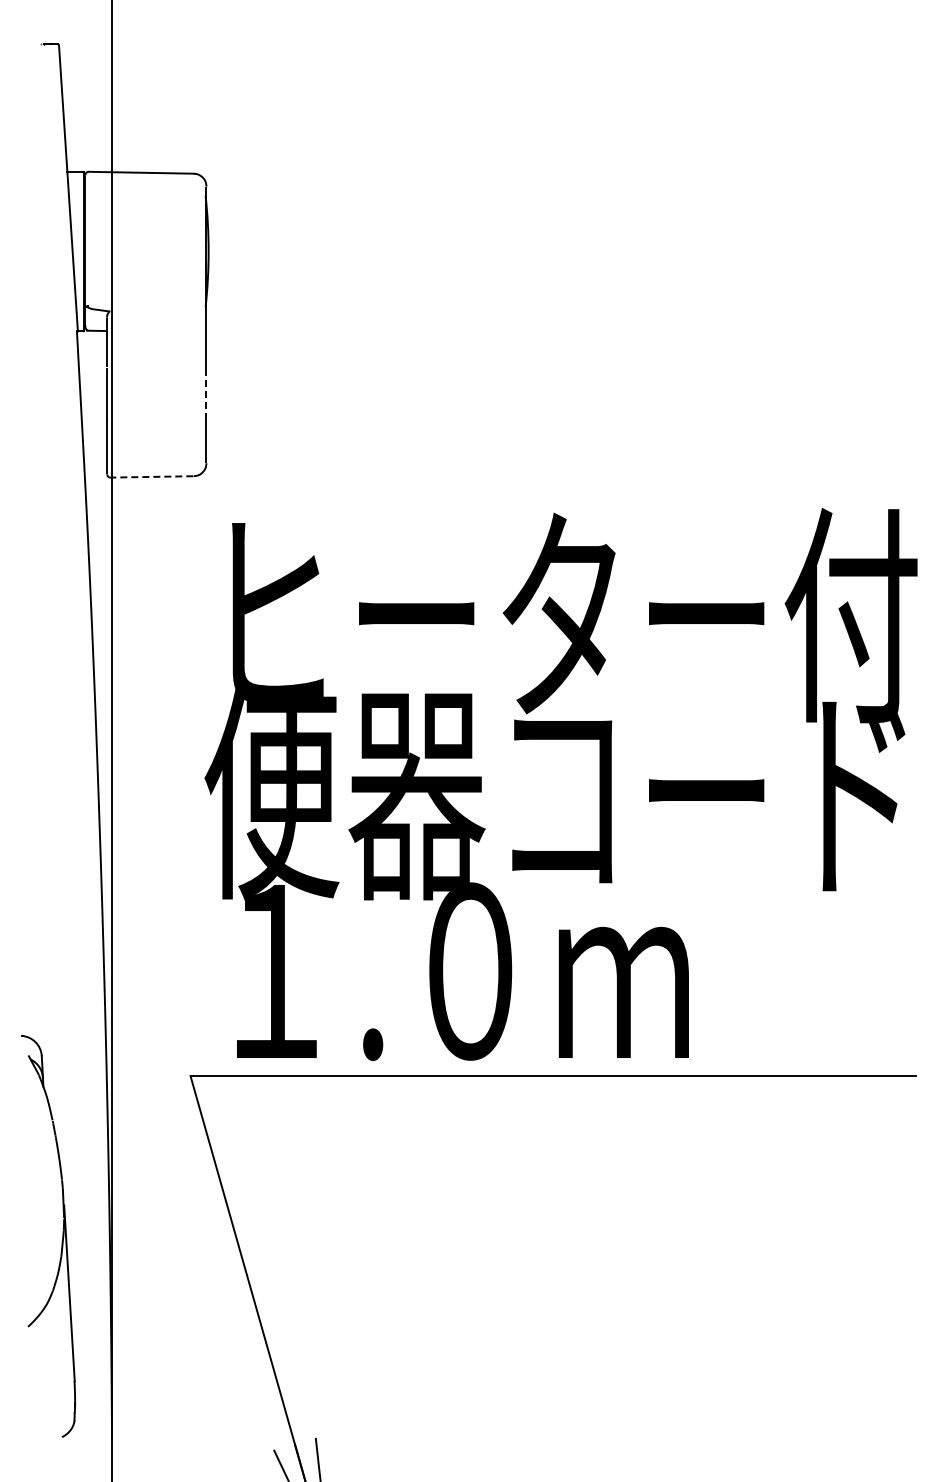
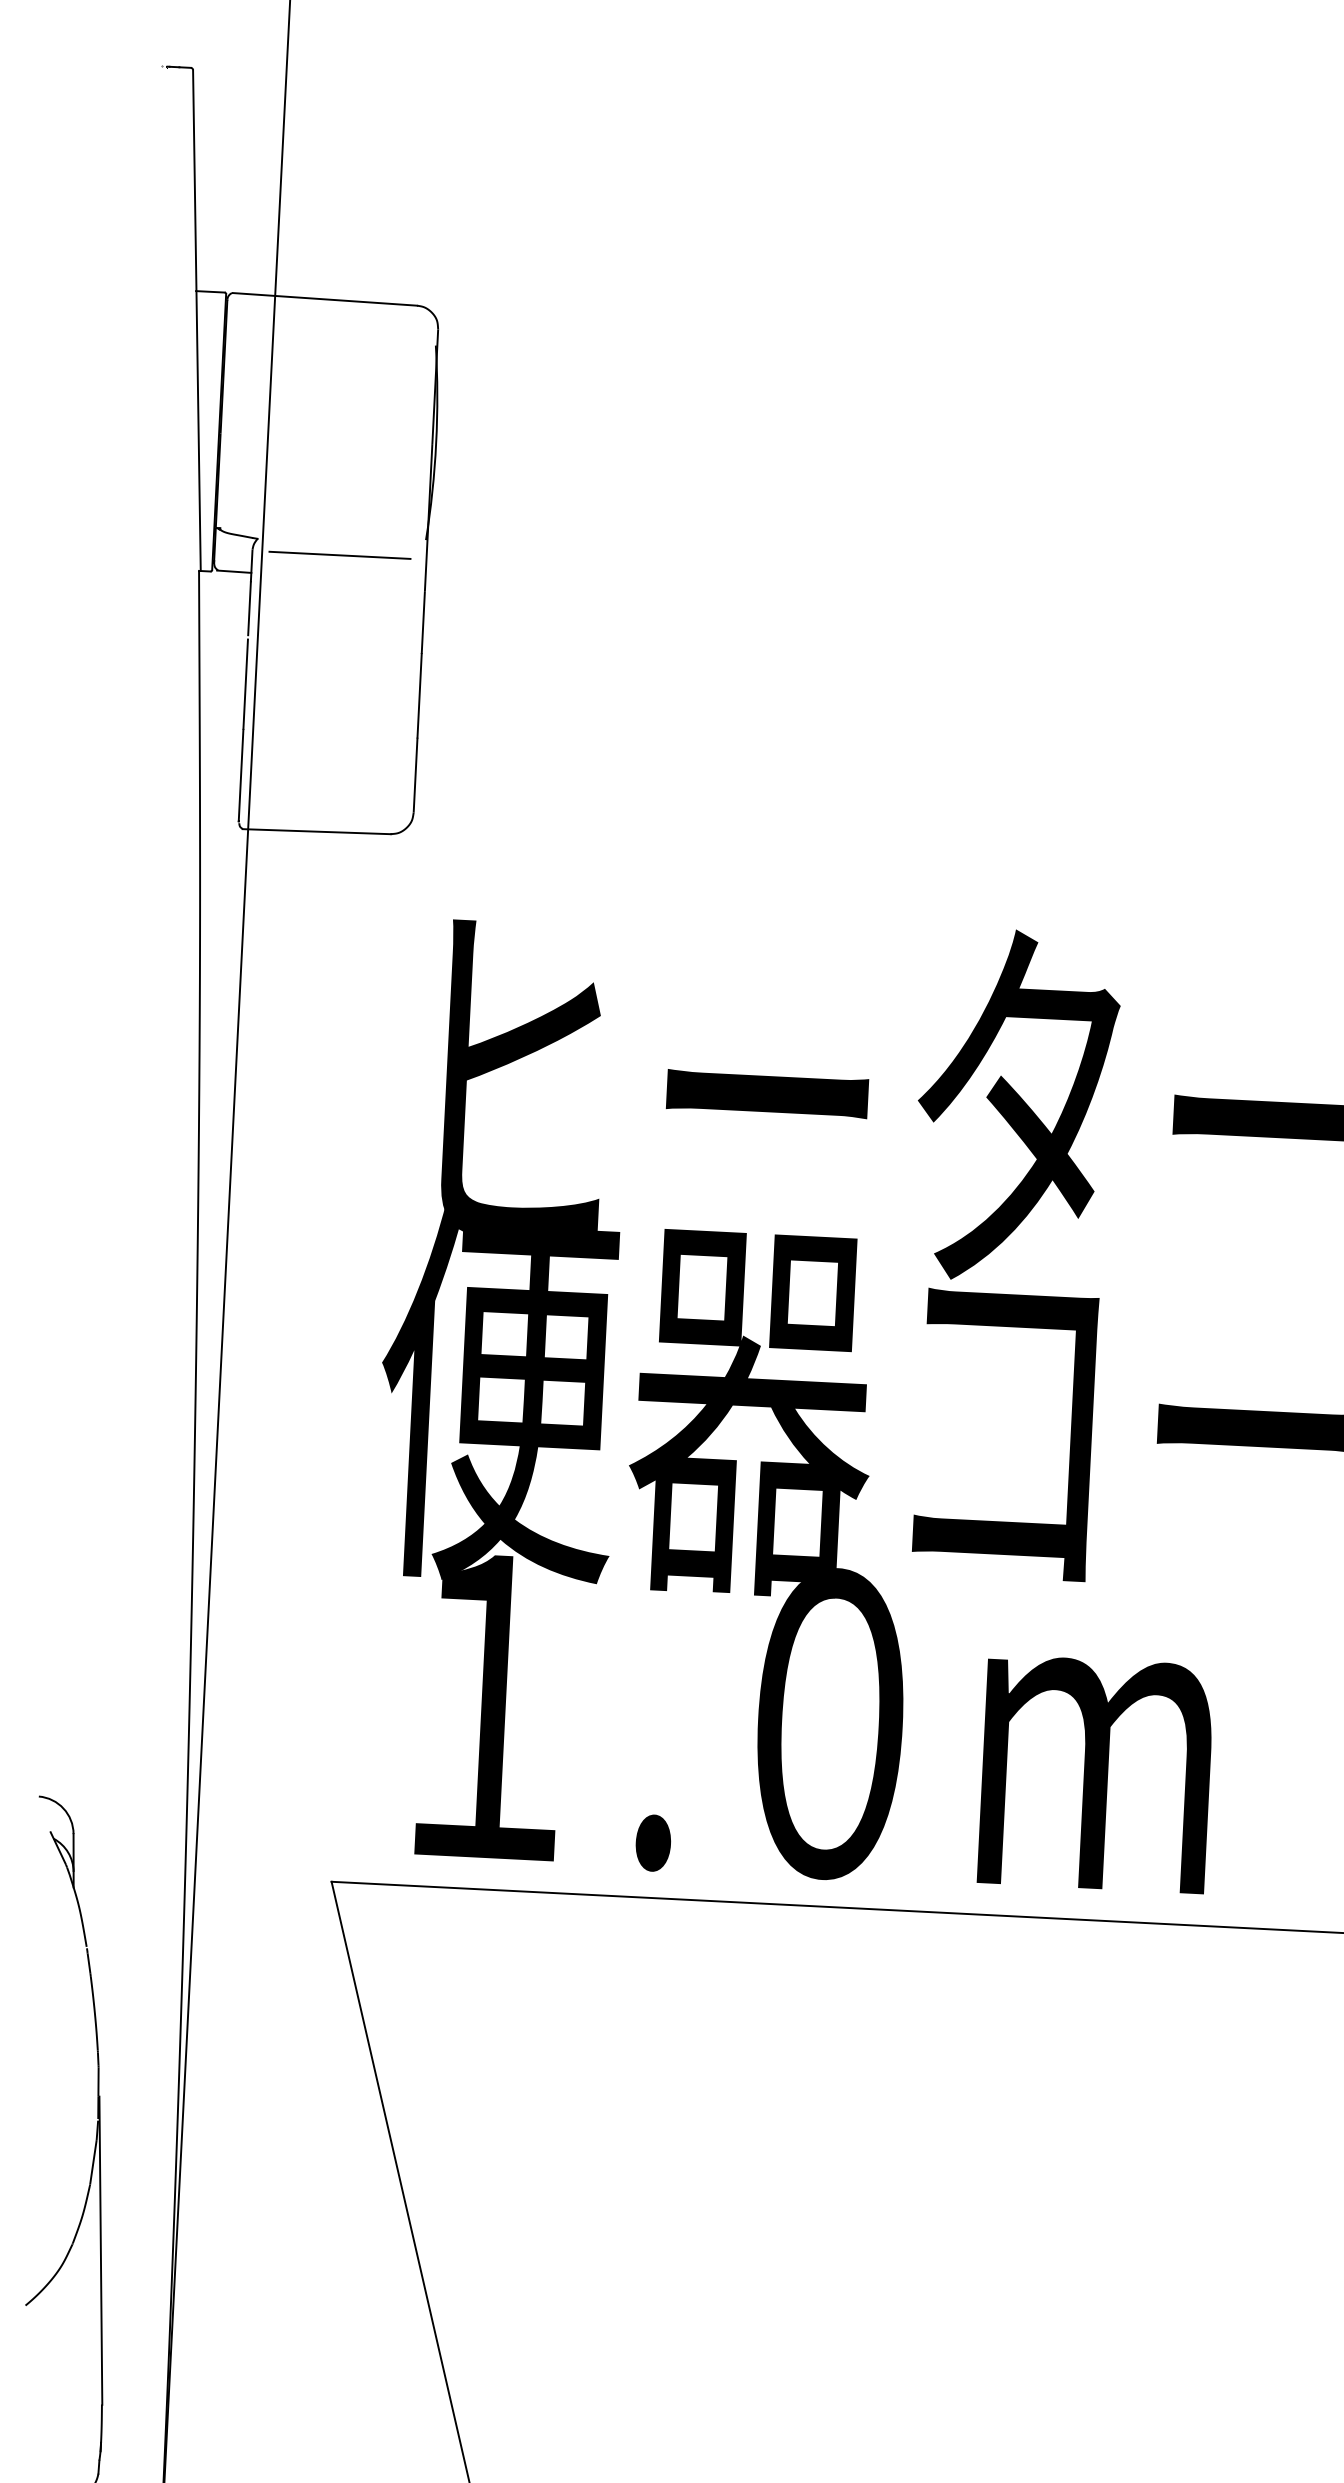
line: (156, 318) -> (339, 555), added
line: (206, 396) -> (419, 696), dashed -> solid
line: (152, 476) -> (318, 831), dashed -> solid

